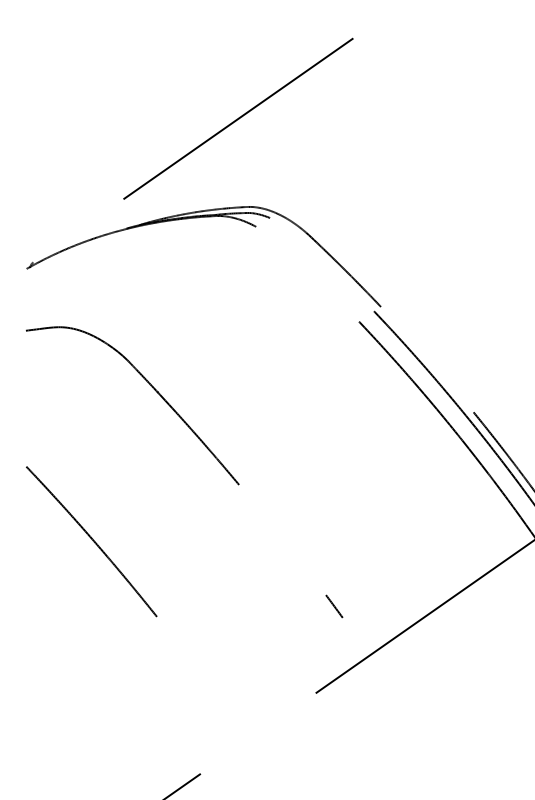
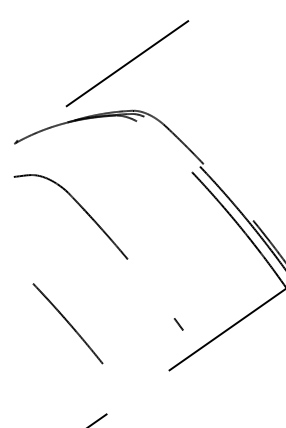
curve: (90, 541) -> (67, 323), moved

